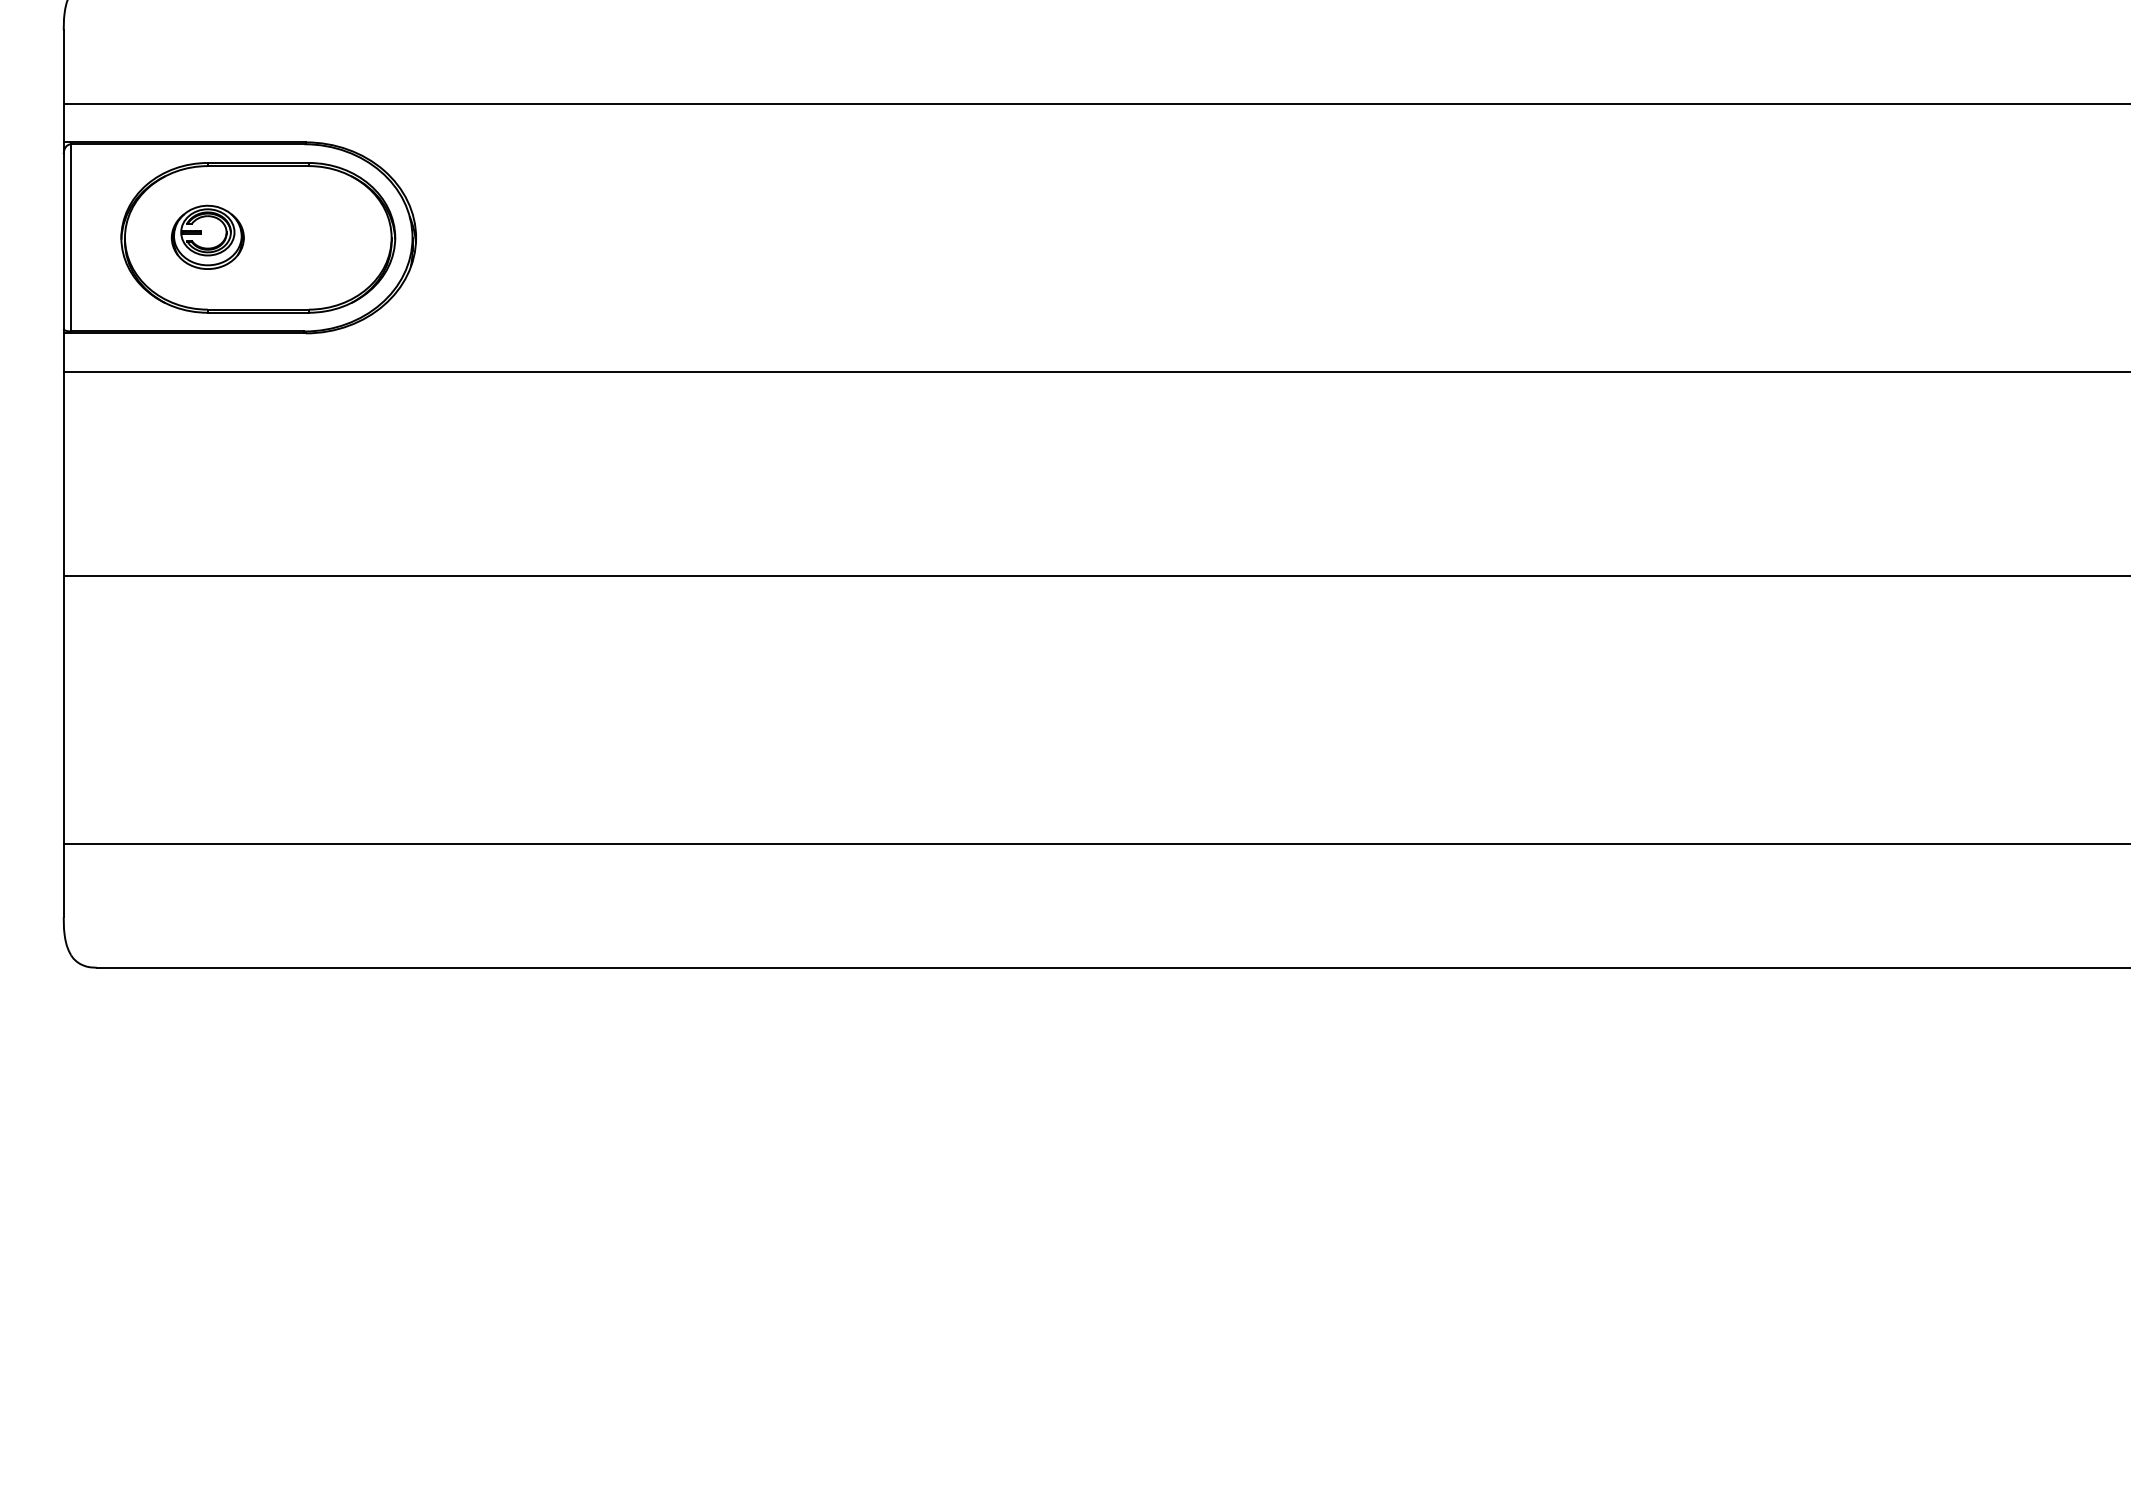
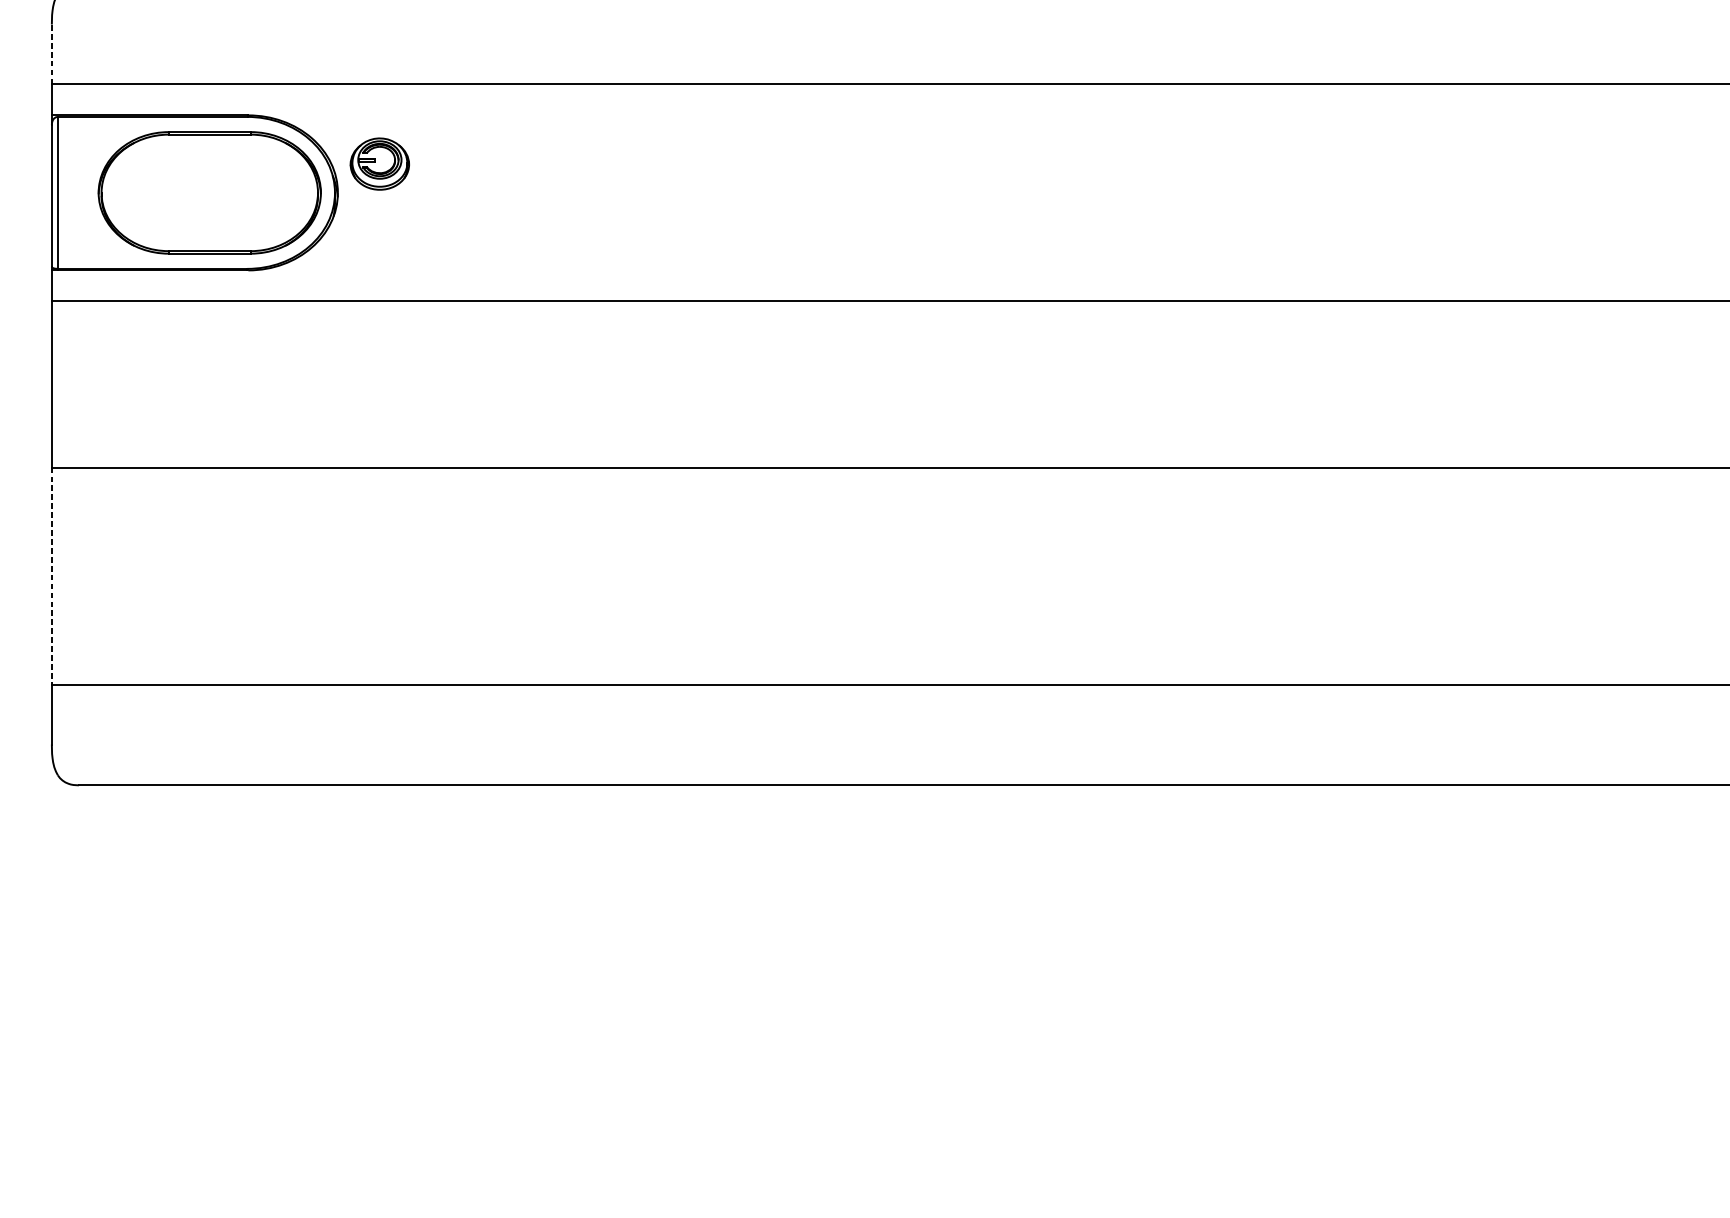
line: (63, 67) -> (51, 54), solid -> dashed
part: (207, 236) -> (379, 163), moved
line: (63, 710) -> (51, 576), solid -> dashed

